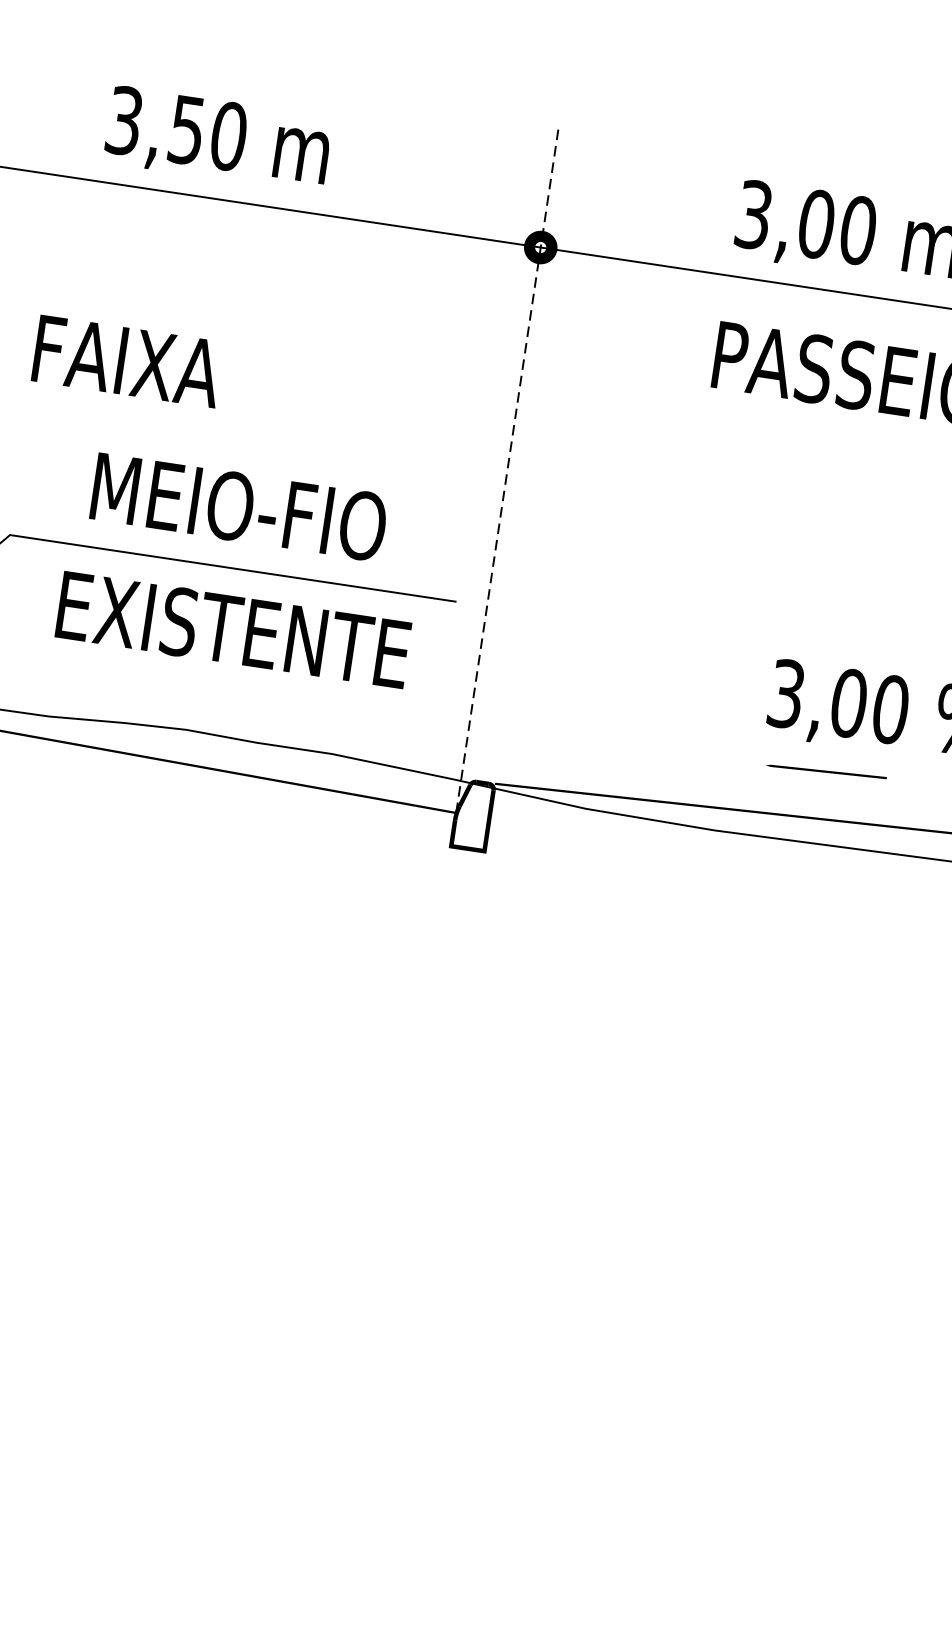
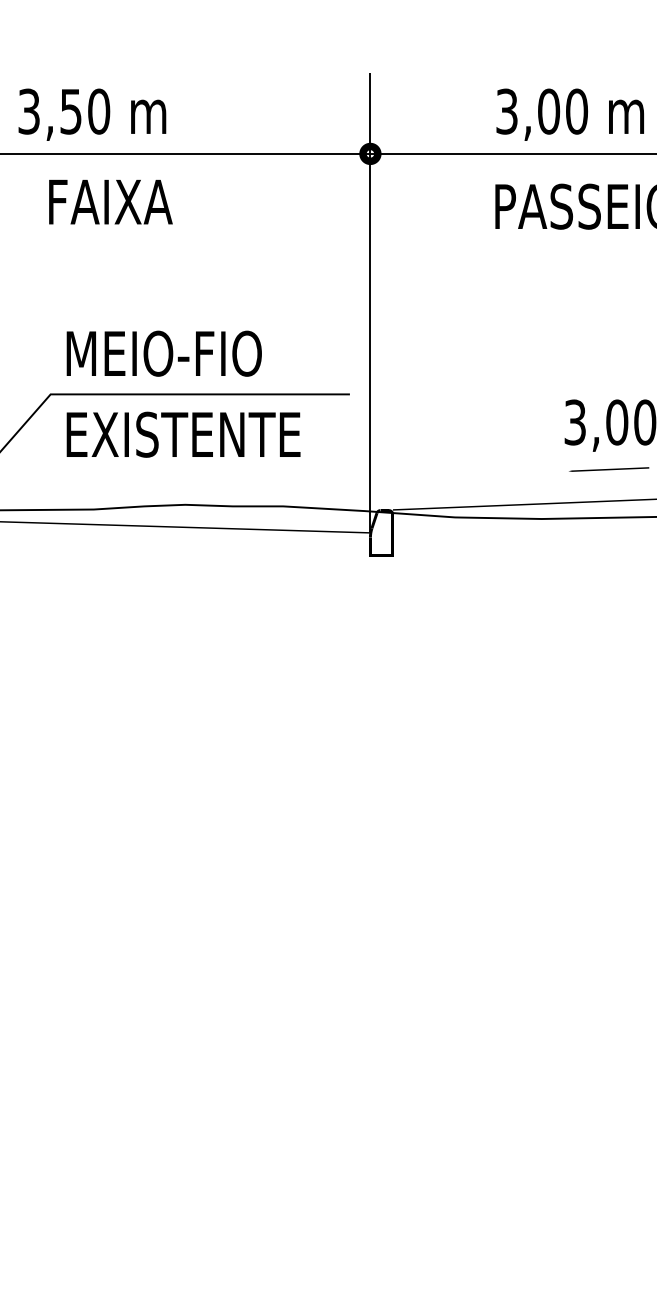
text: (218, 139) -> (92, 114), moved
text: (127, 360) -> (110, 201), moved
line: (507, 469) -> (370, 302), dashed -> solid
text: (238, 506) -> (163, 353), moved
text: (233, 629) -> (183, 434), moved

